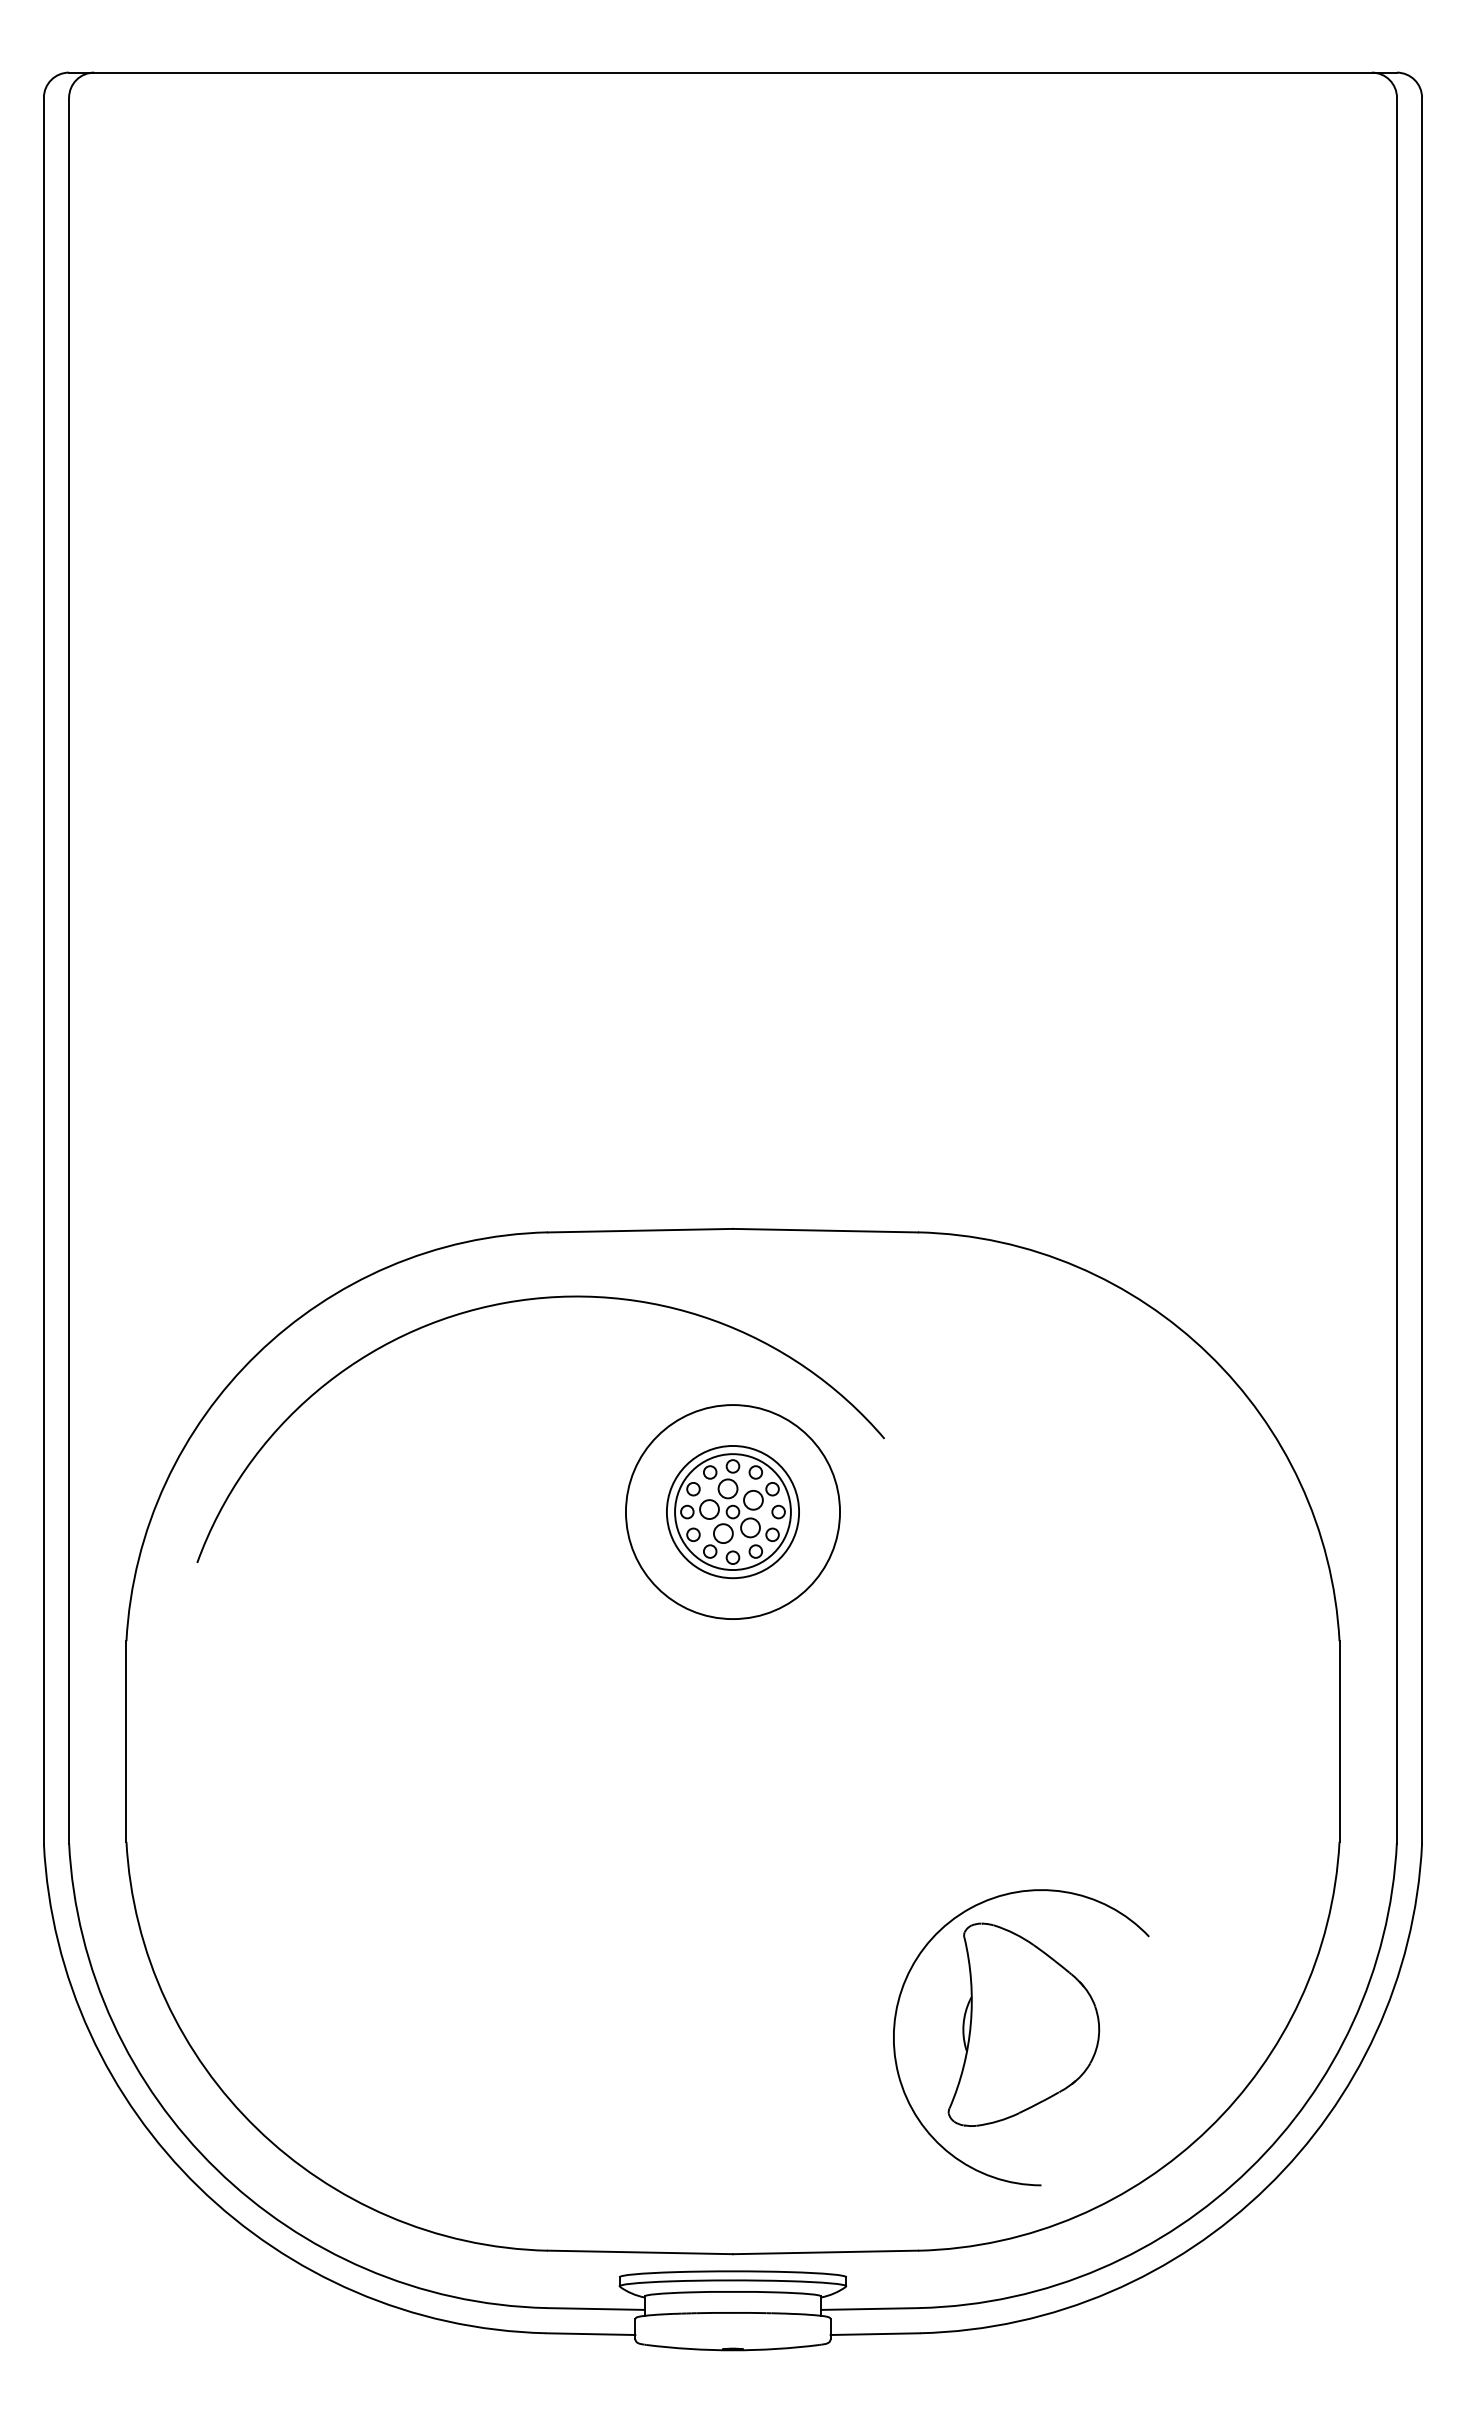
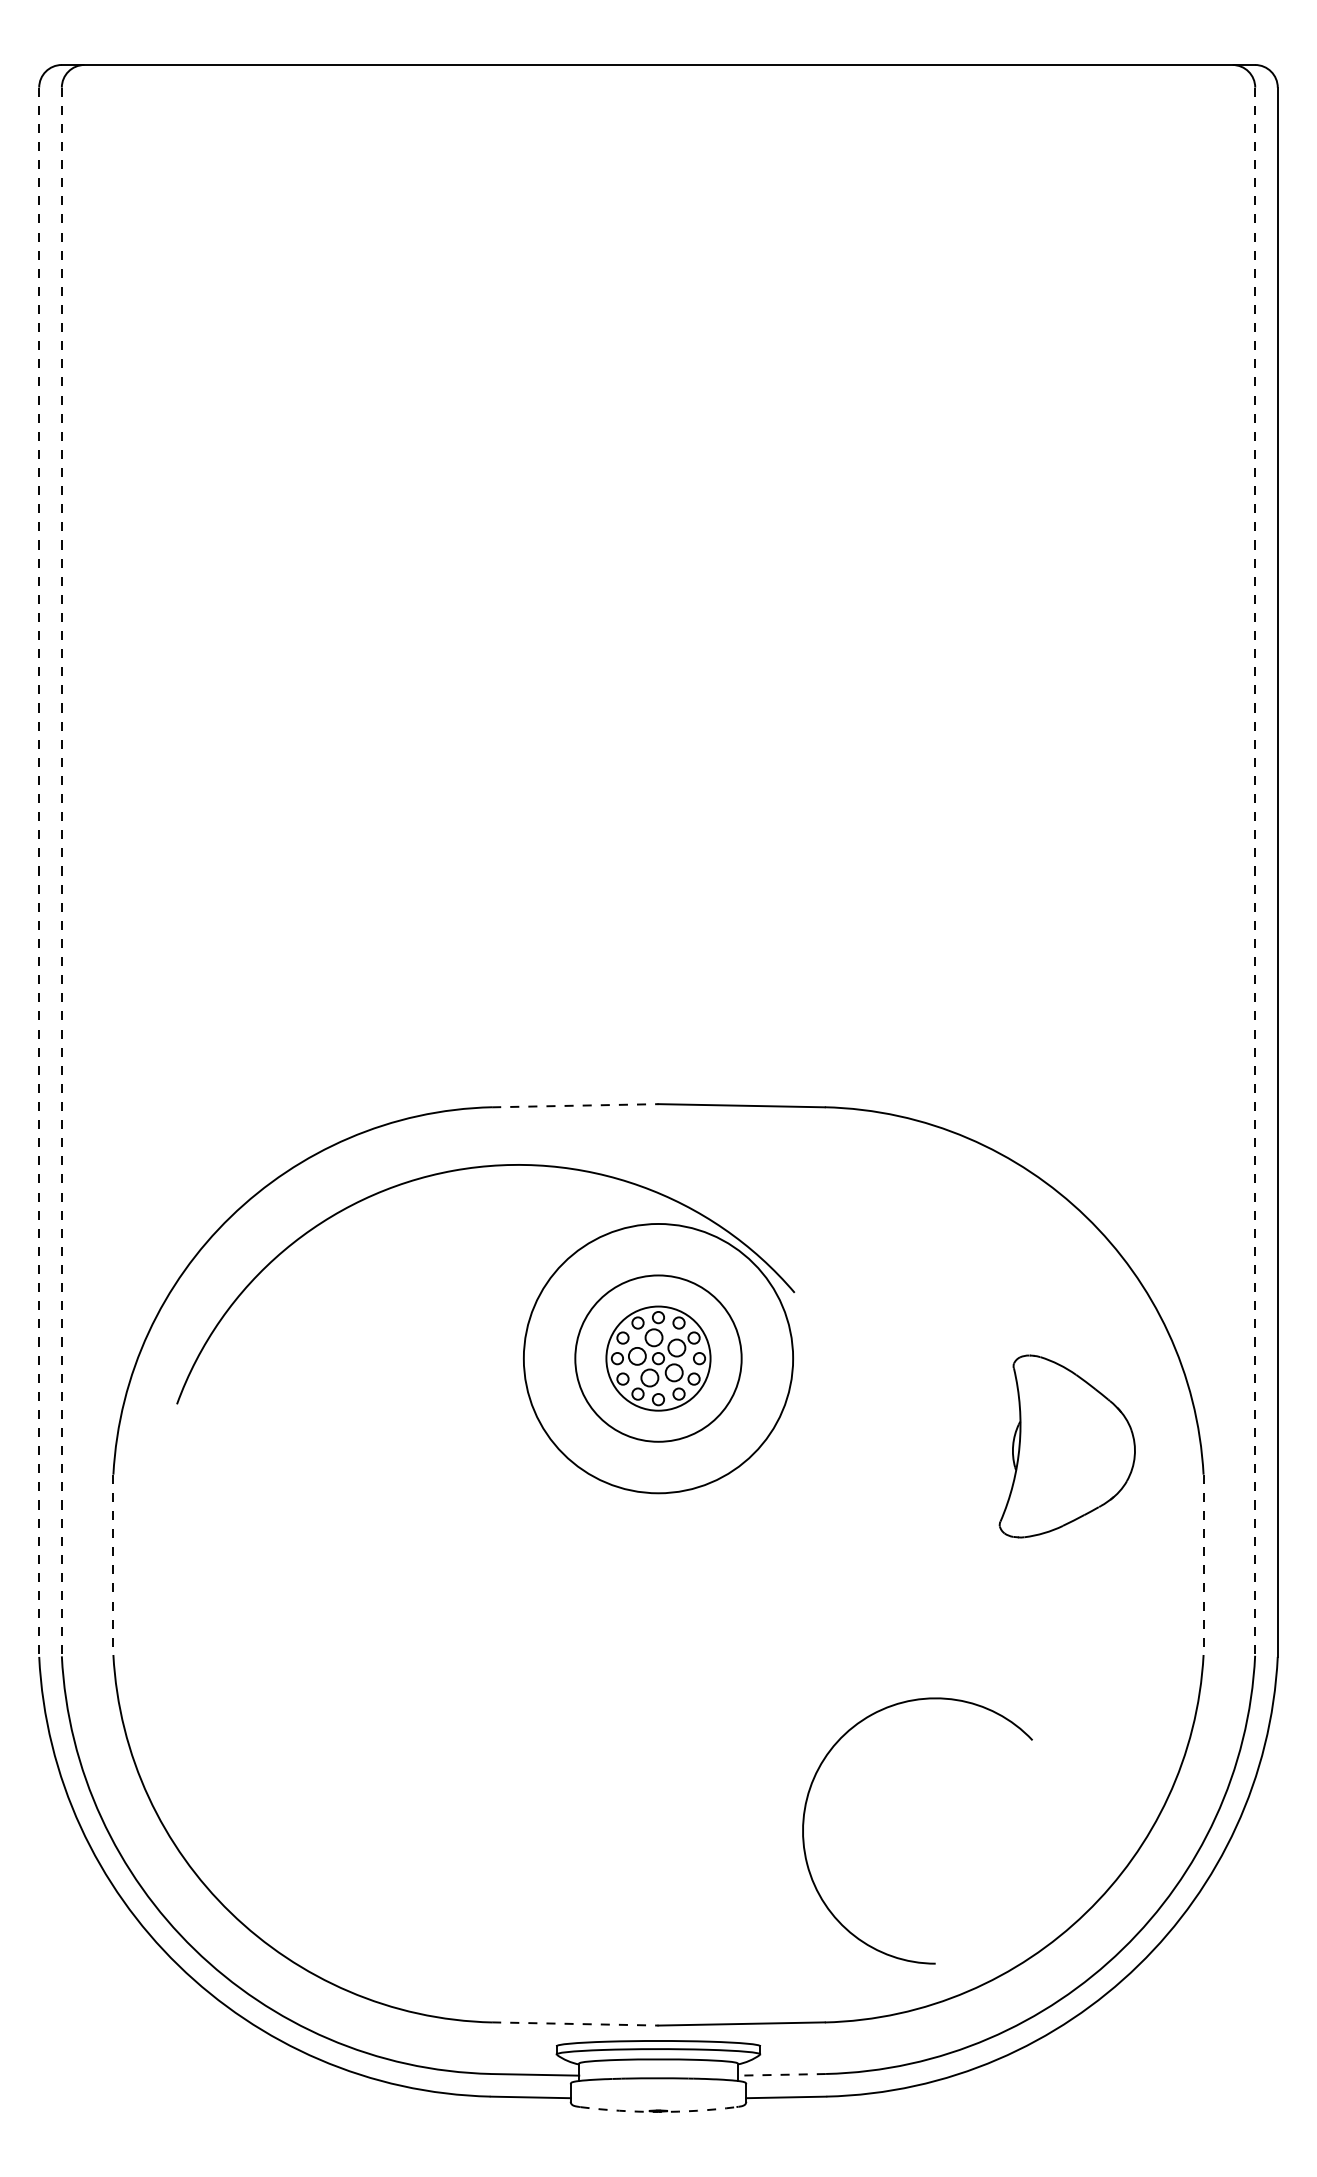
line: (43, 971) -> (38, 872), solid -> dashed
line: (69, 971) -> (62, 872), solid -> dashed
line: (1396, 971) -> (1254, 872), solid -> dashed
line: (640, 1230) -> (575, 1105), solid -> dashed
circle: (732, 1511) -> (658, 1358), size x1.4
circle: (732, 1512) -> (658, 1359), size x1.4
line: (126, 1742) -> (113, 1565), solid -> dashed
line: (1339, 1742) -> (1203, 1565), solid -> dashed
part: (1023, 2024) -> (1066, 1446), moved
line: (640, 2252) -> (575, 2024), solid -> dashed
line: (869, 2309) -> (781, 2075), solid -> dashed
arc: (733, 2350) -> (658, 2112), solid -> dashed

